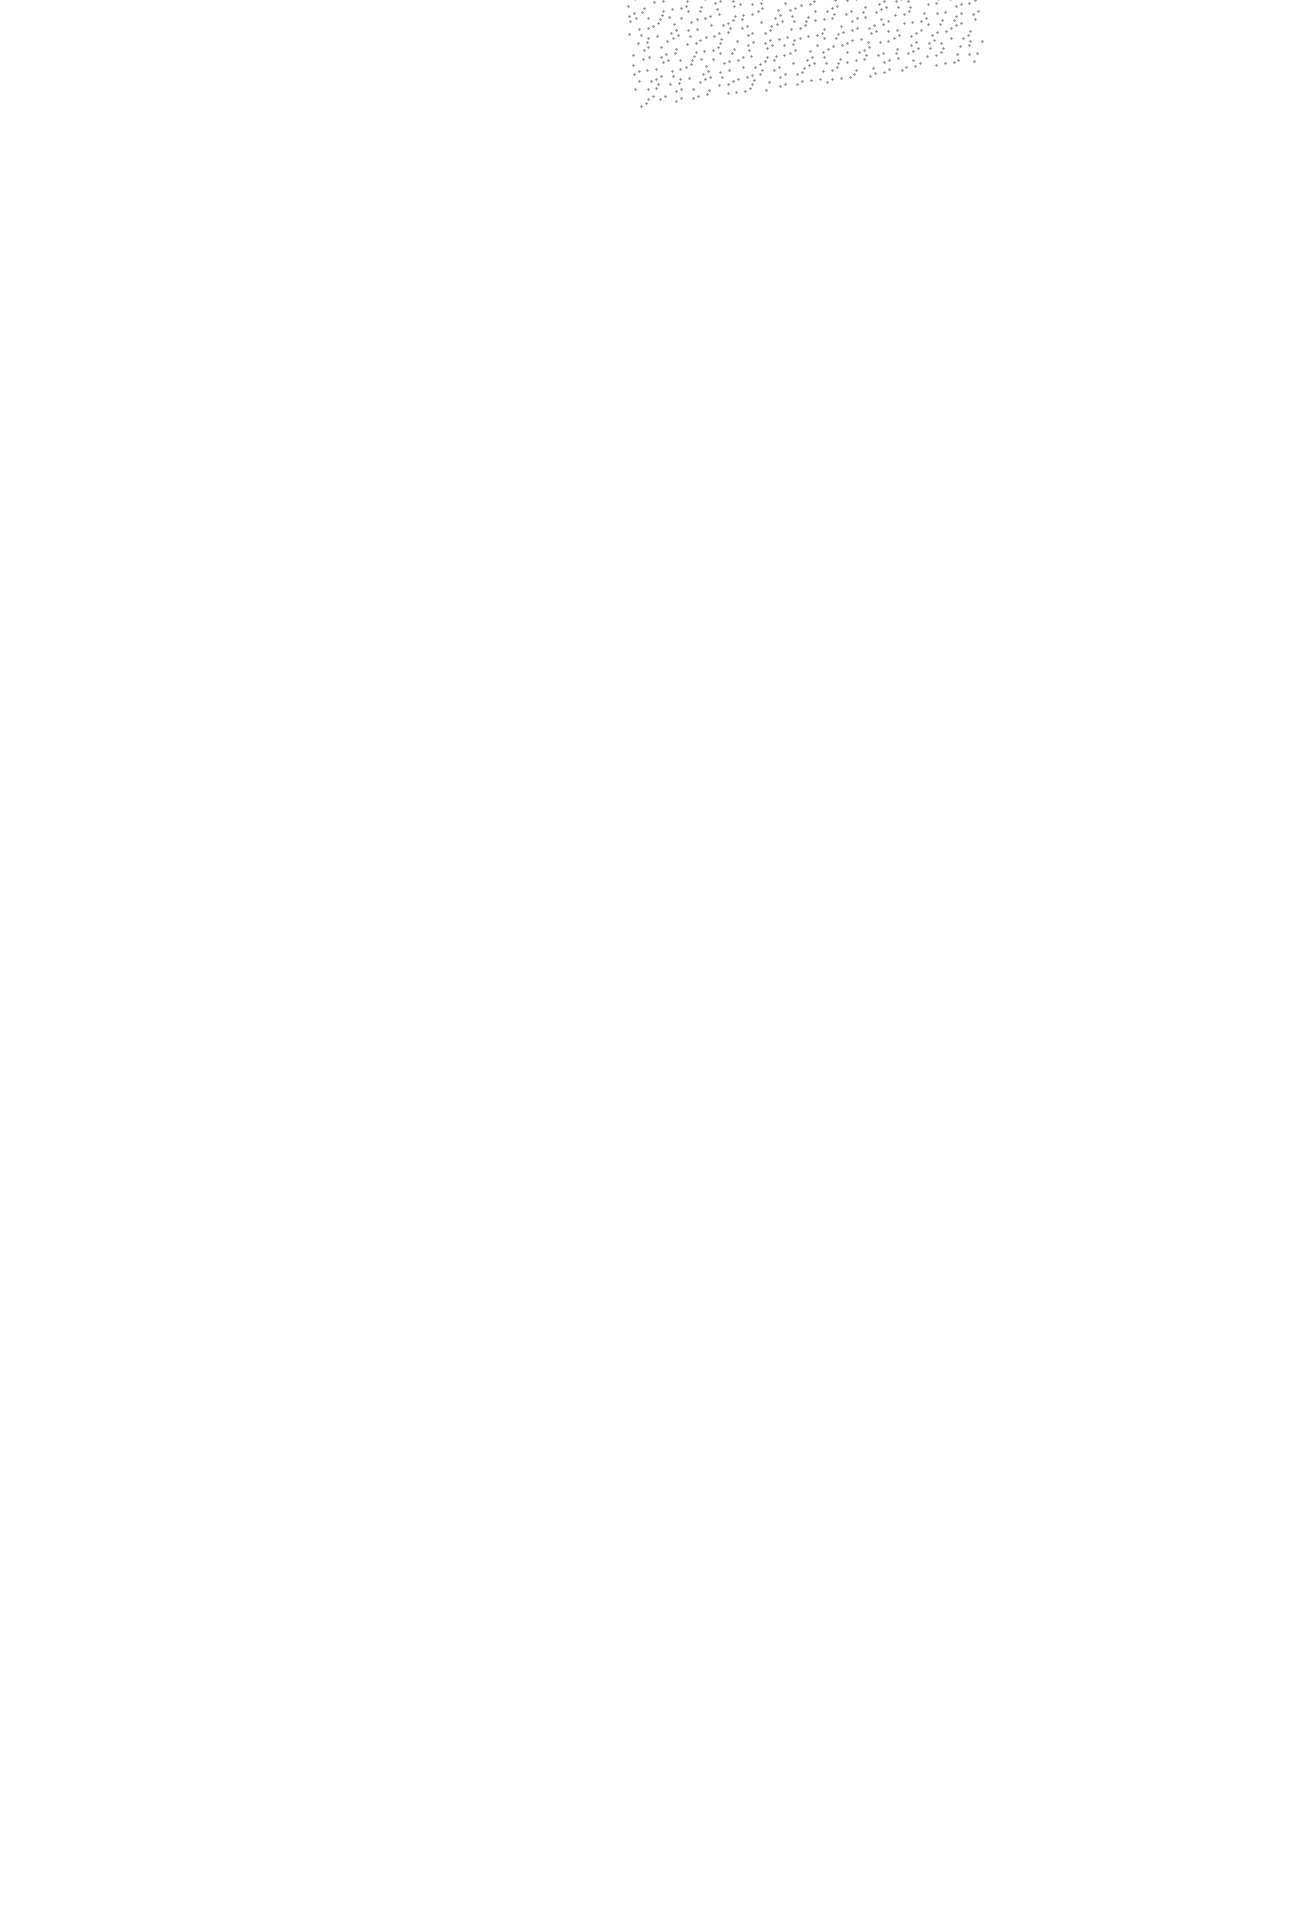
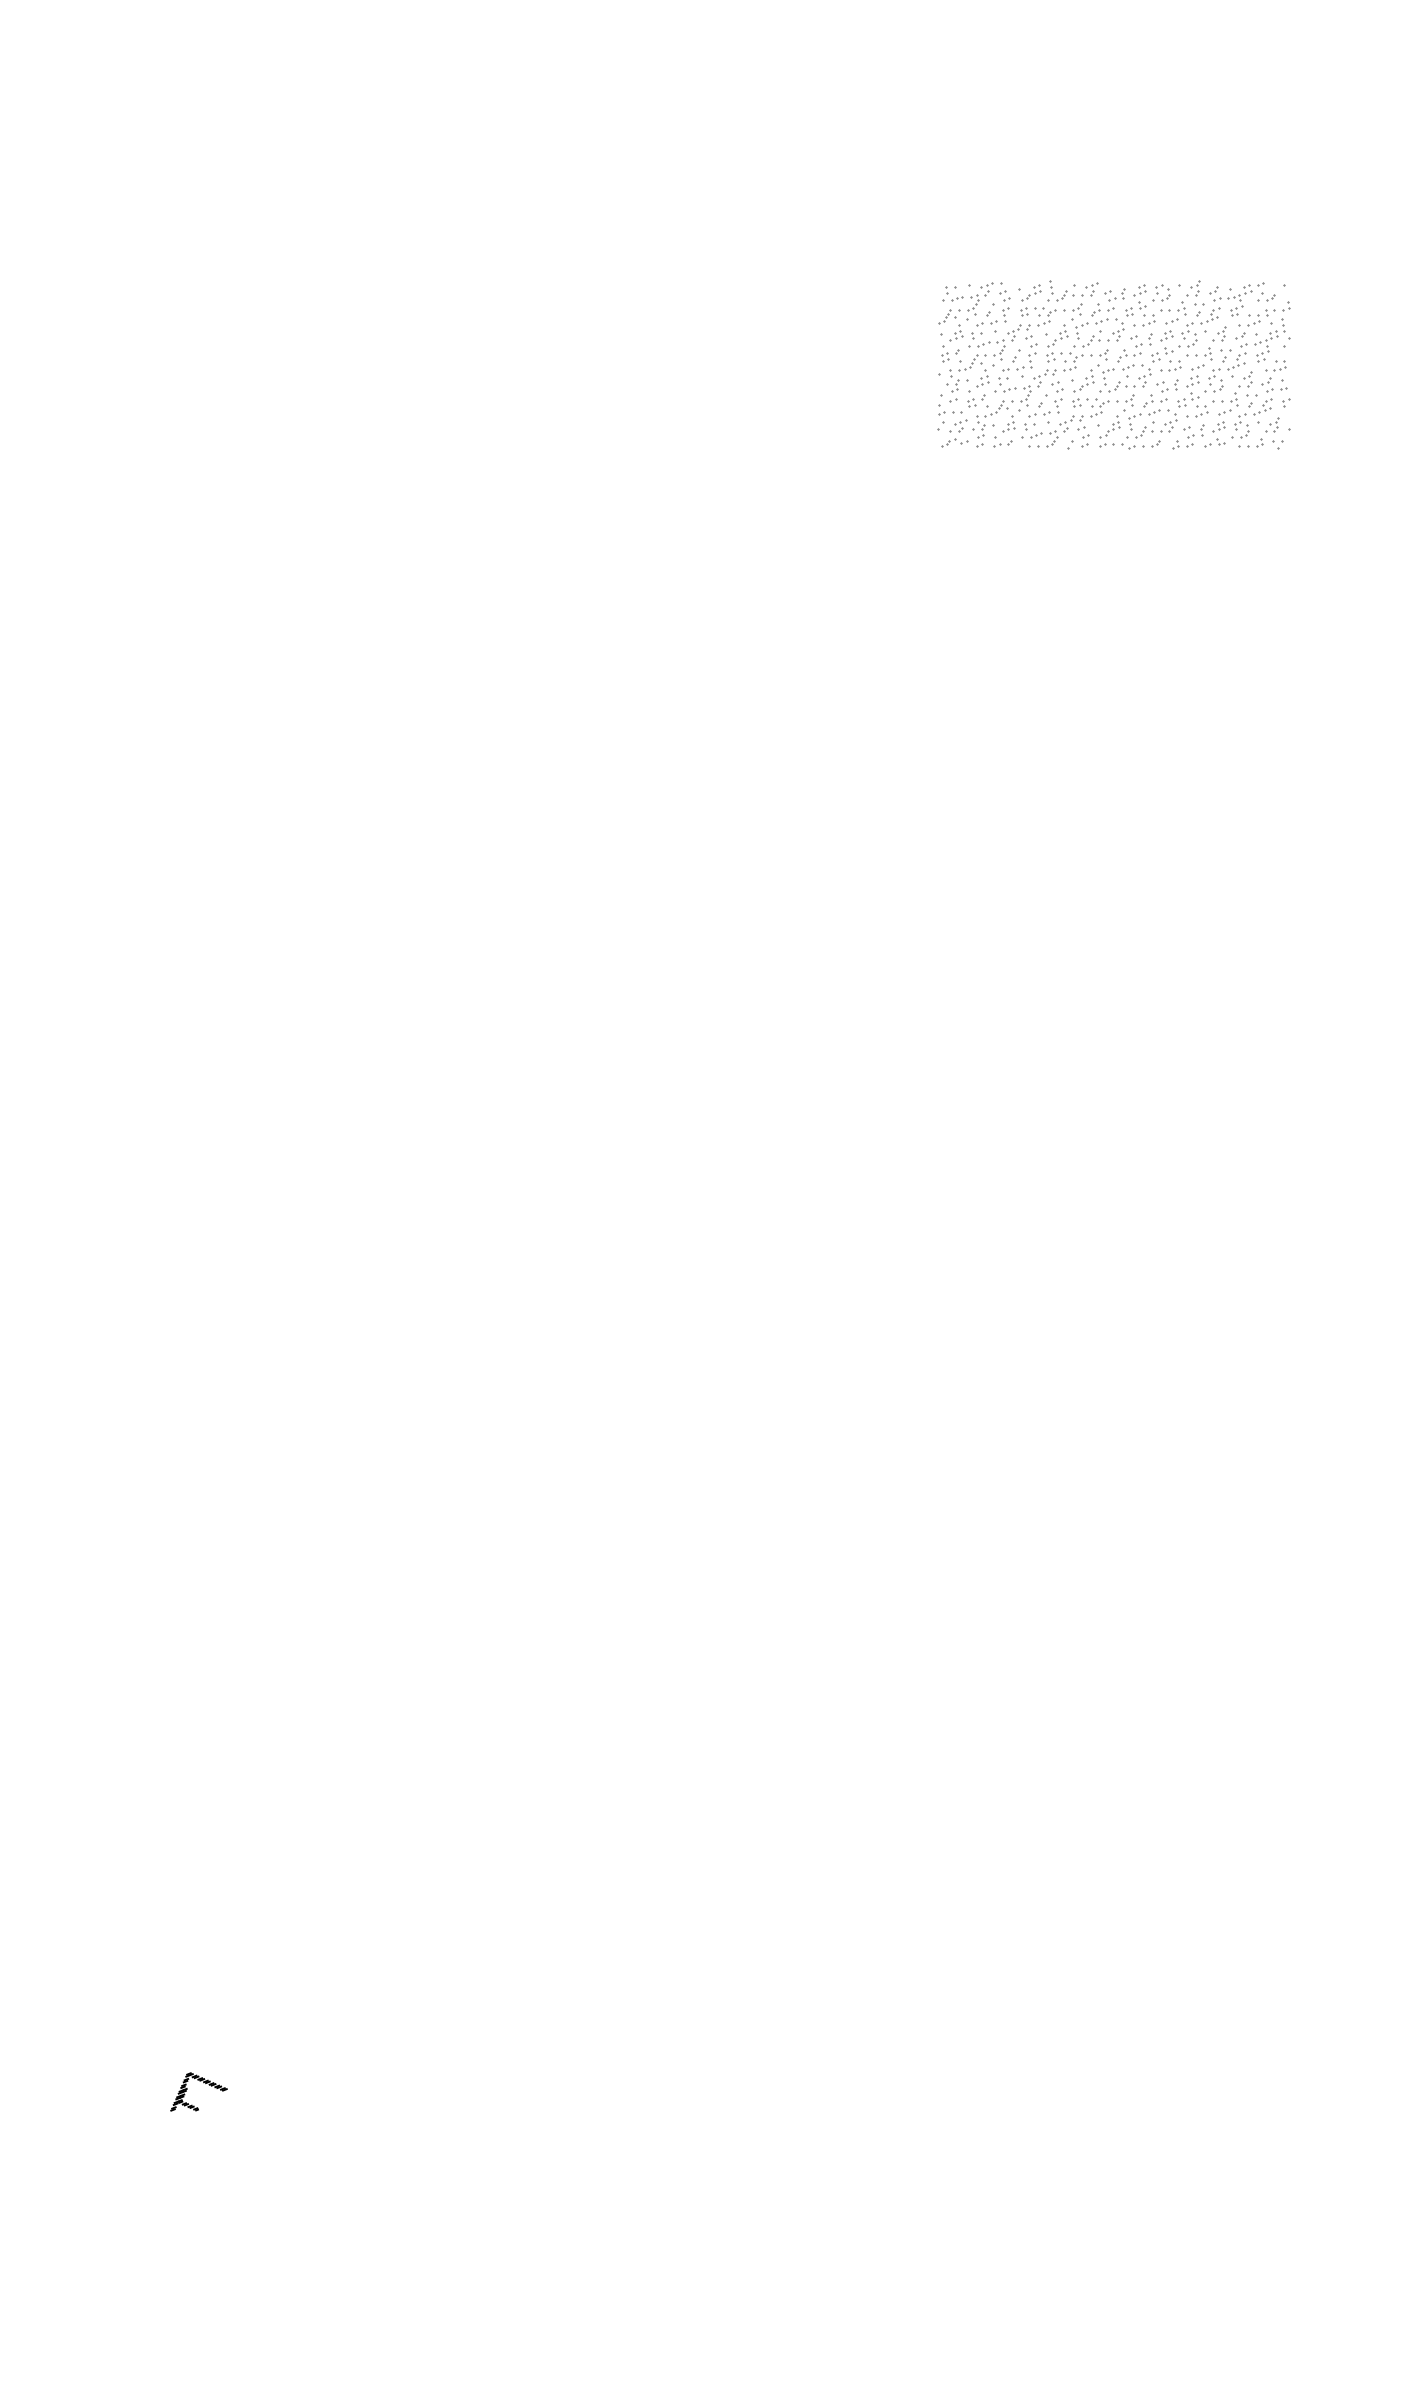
part: (134, 1828) -> (203, 2083), added

